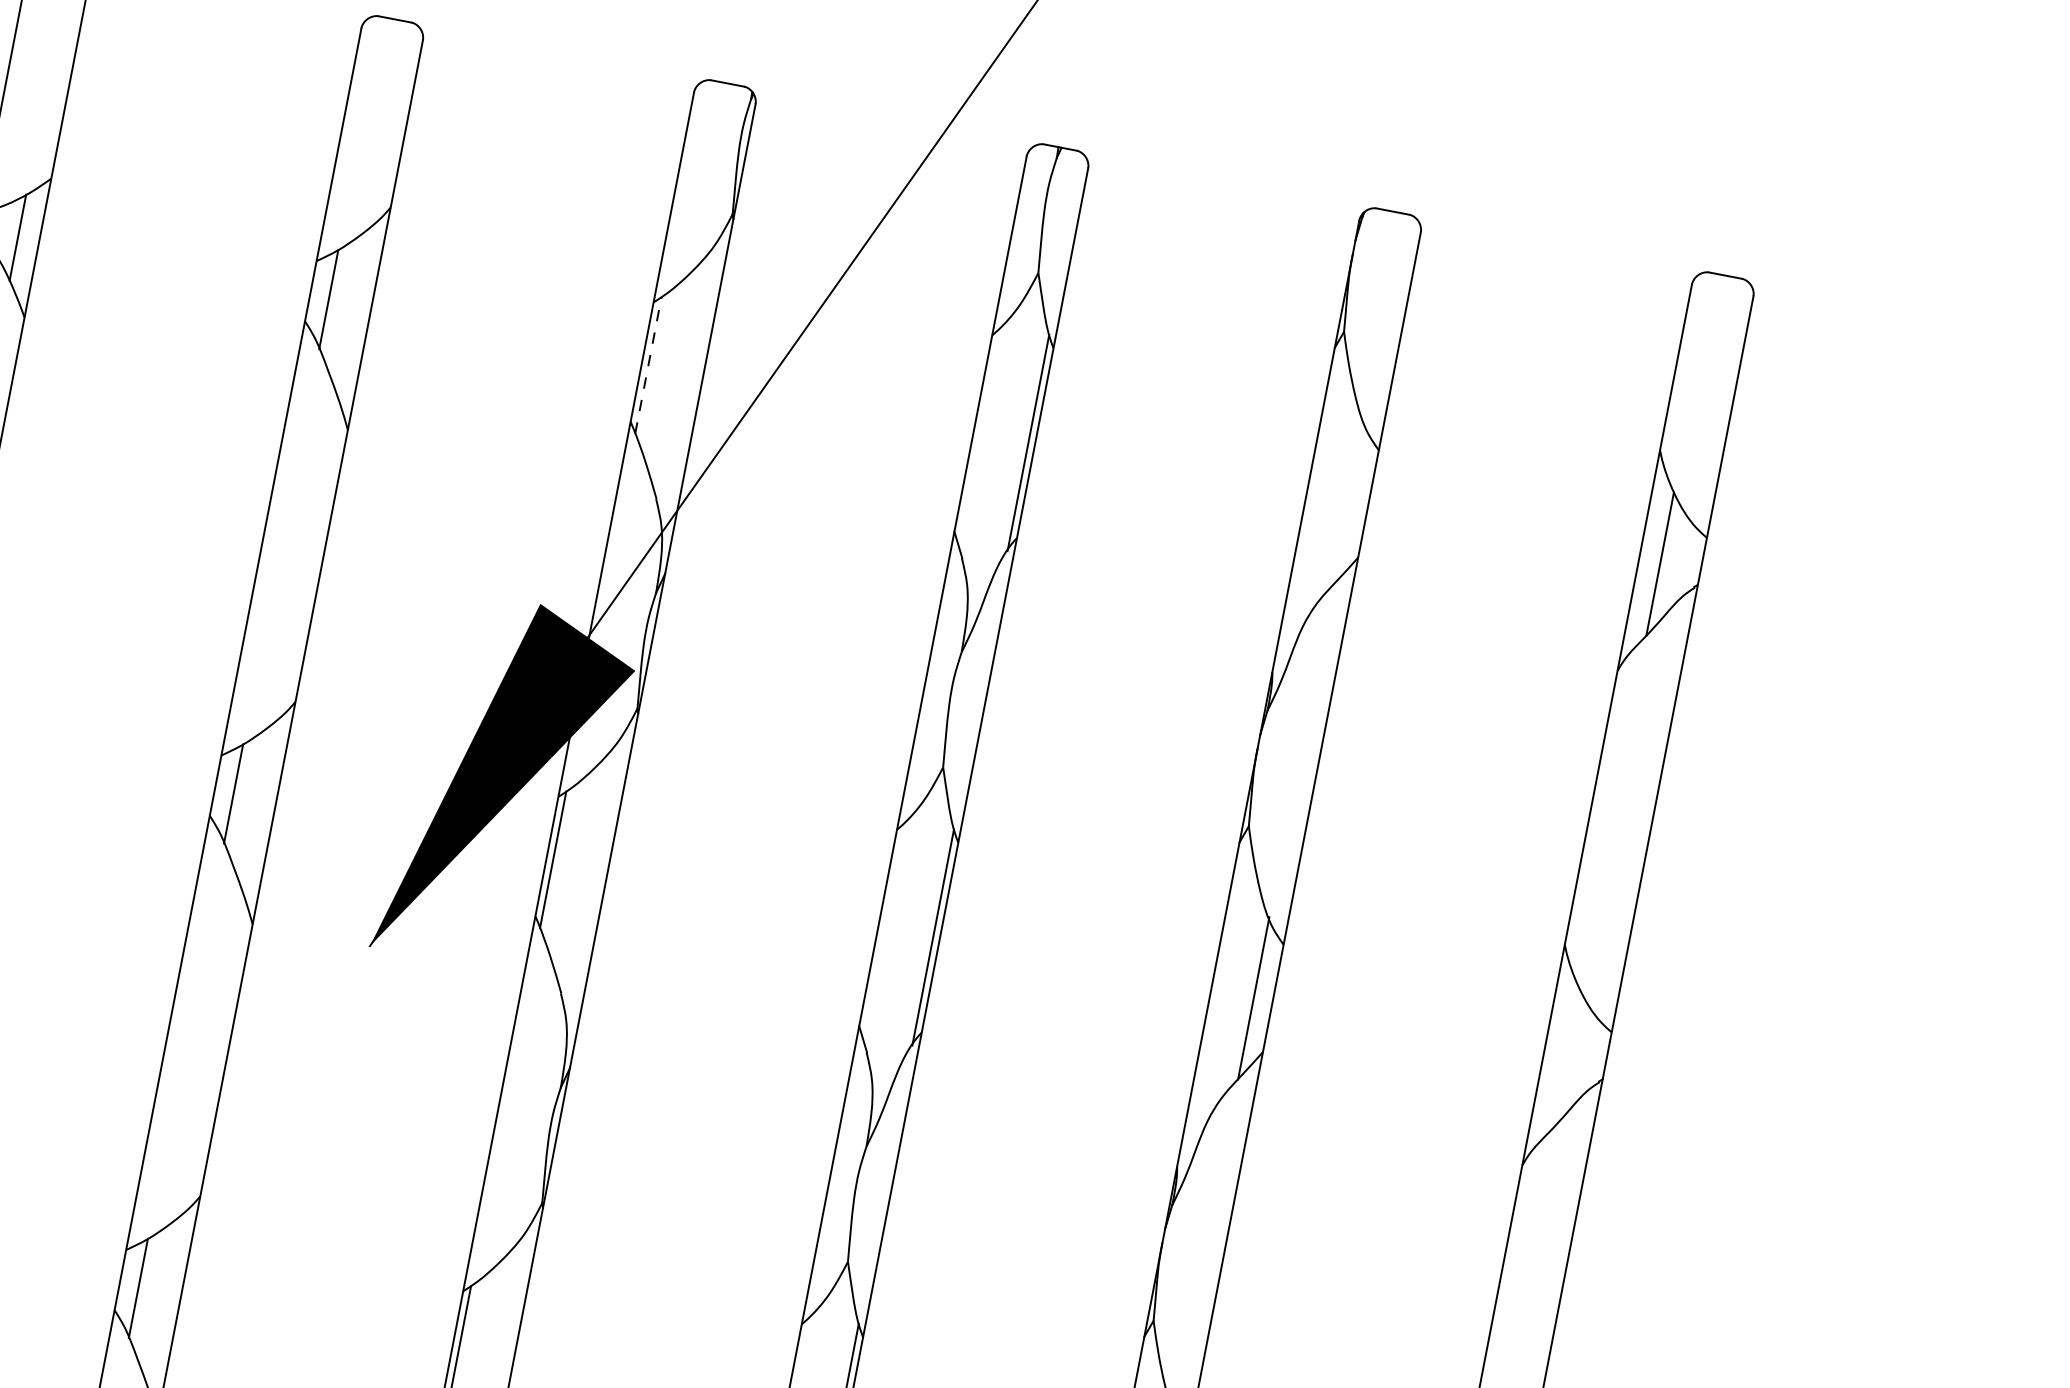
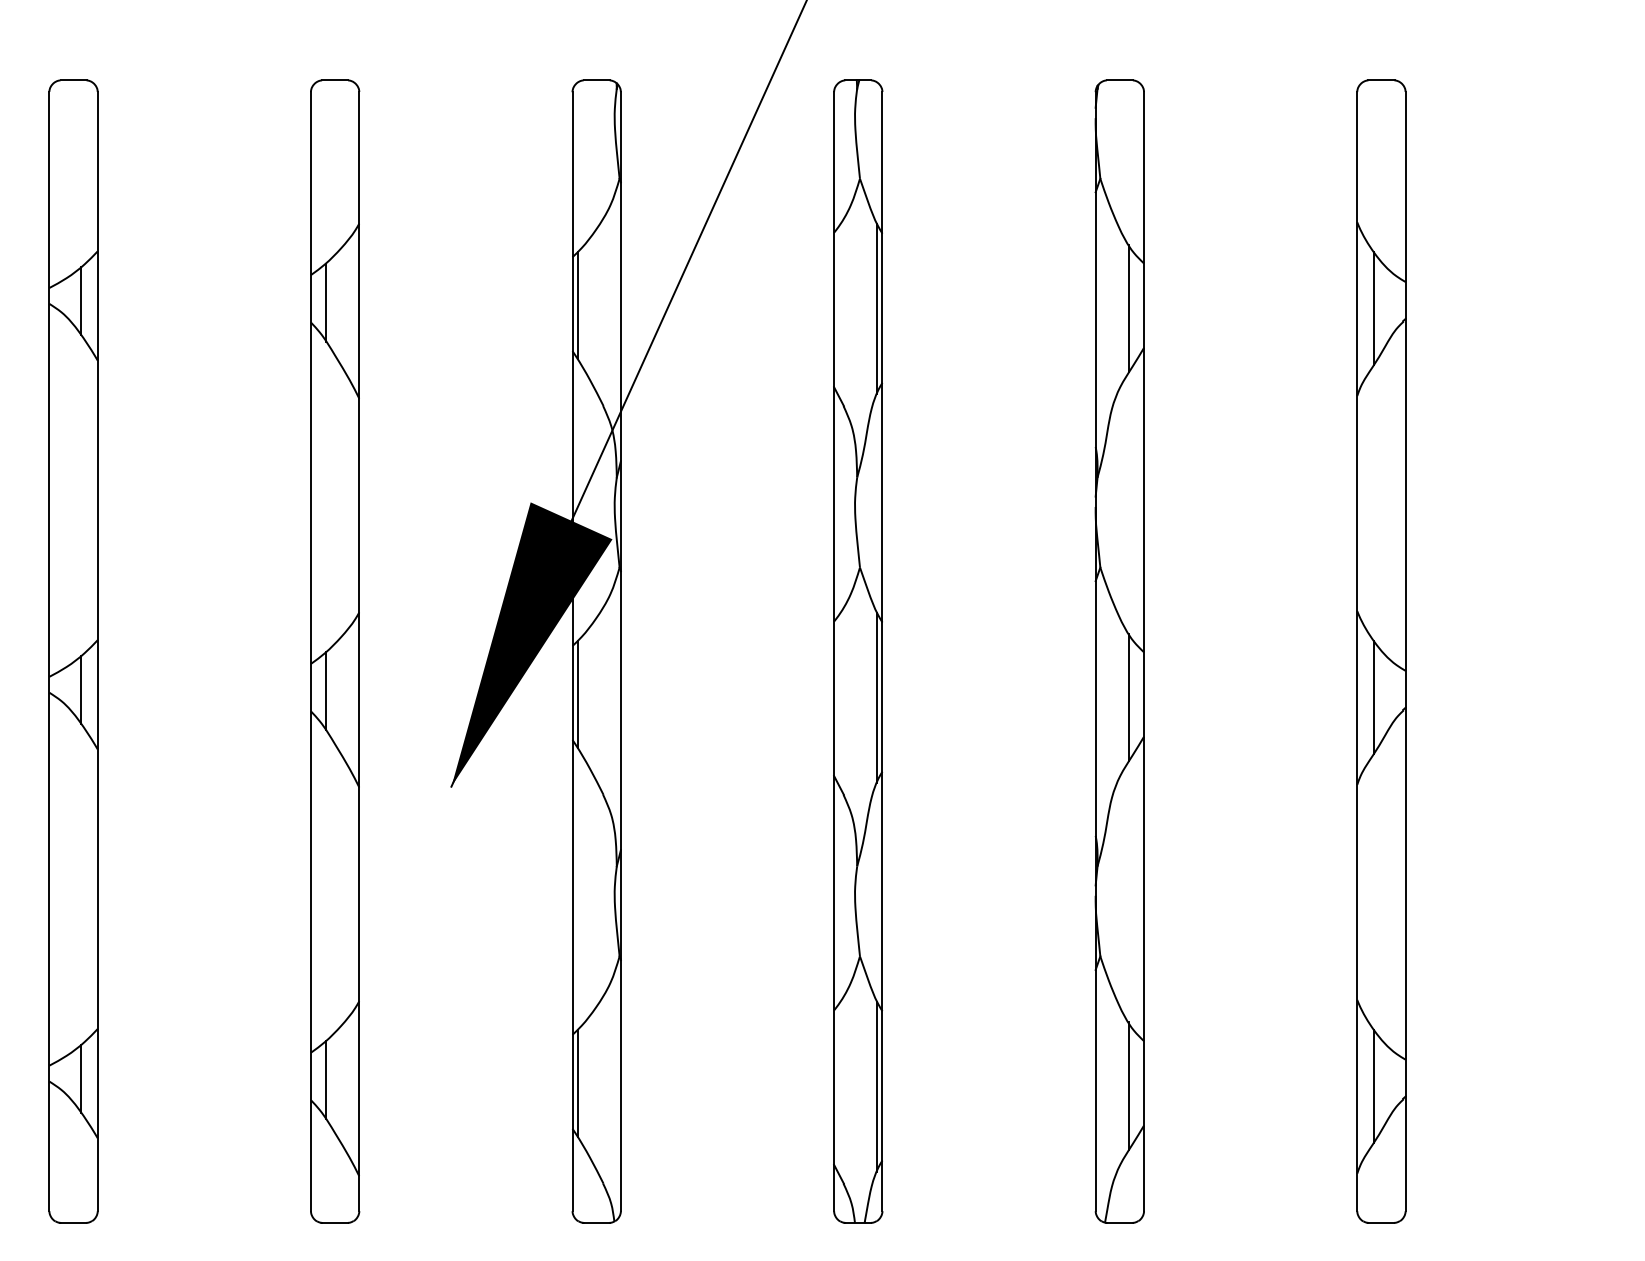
line: (648, 365) -> (577, 305), dashed -> solid
line: (1349, 503) -> (1129, 308), added
line: (1564, 1058) -> (1373, 697), added

